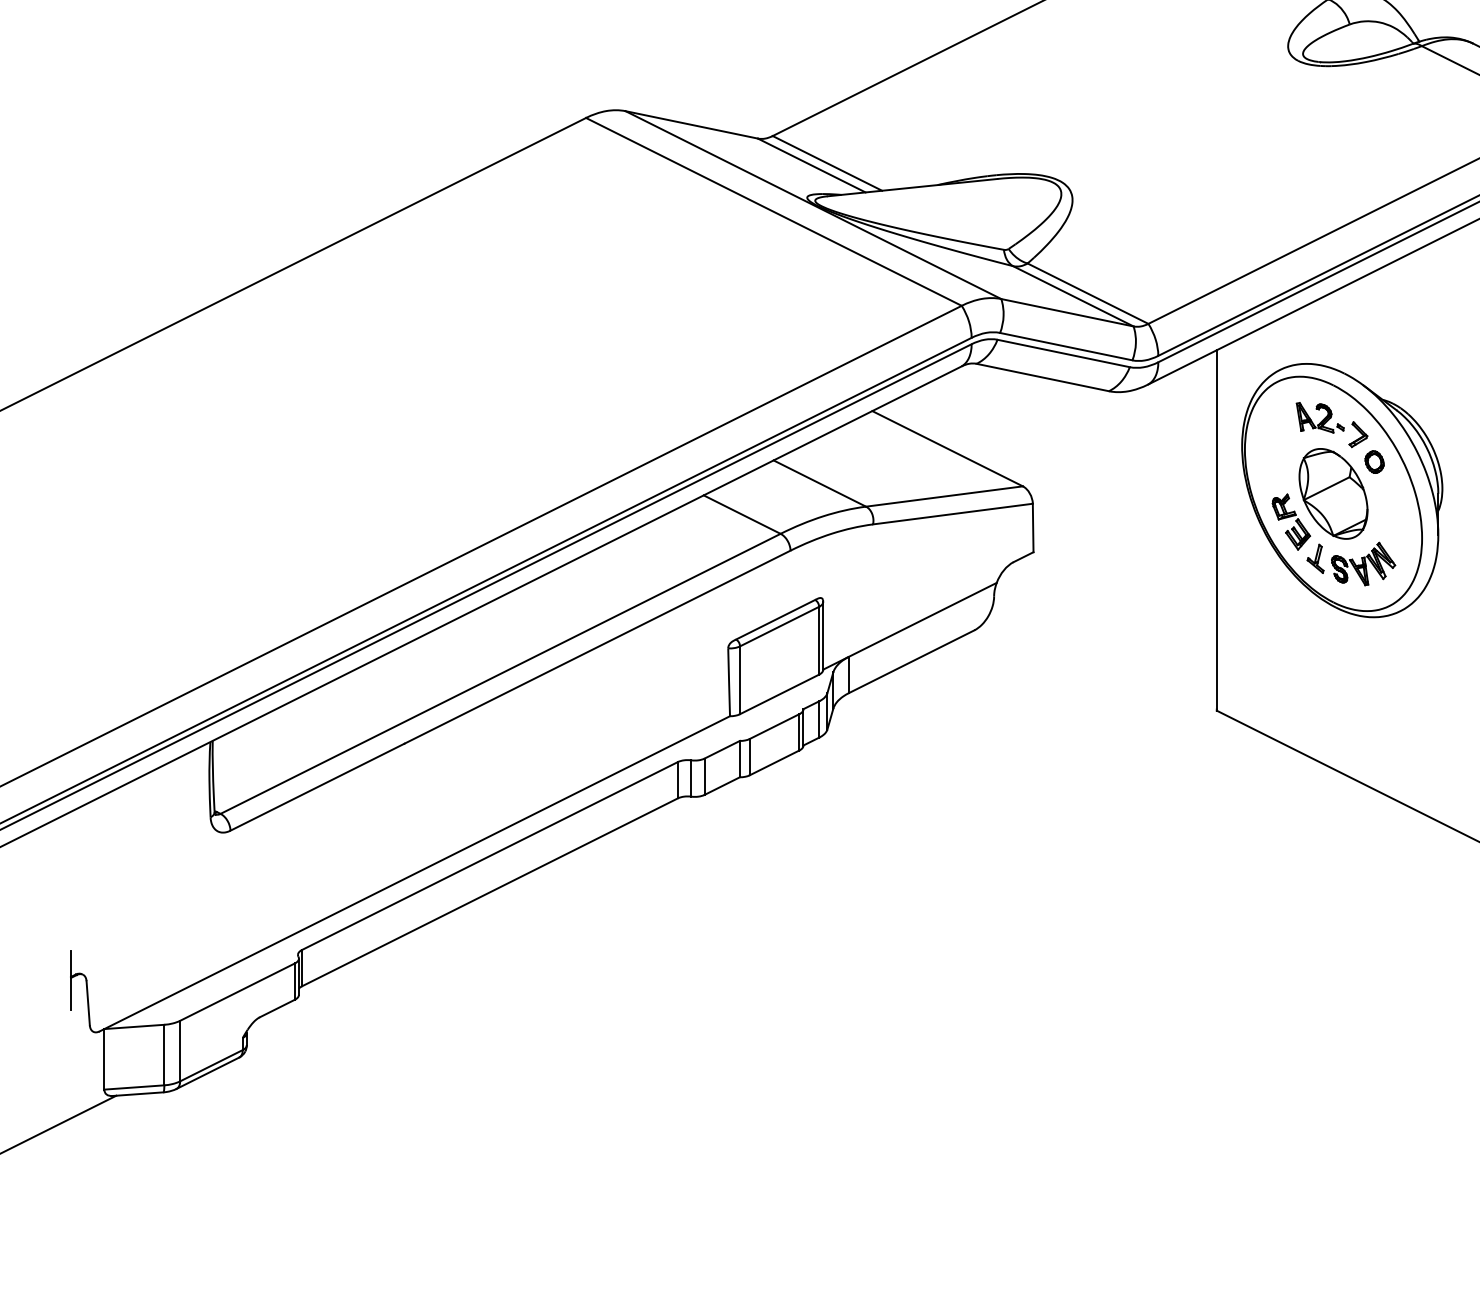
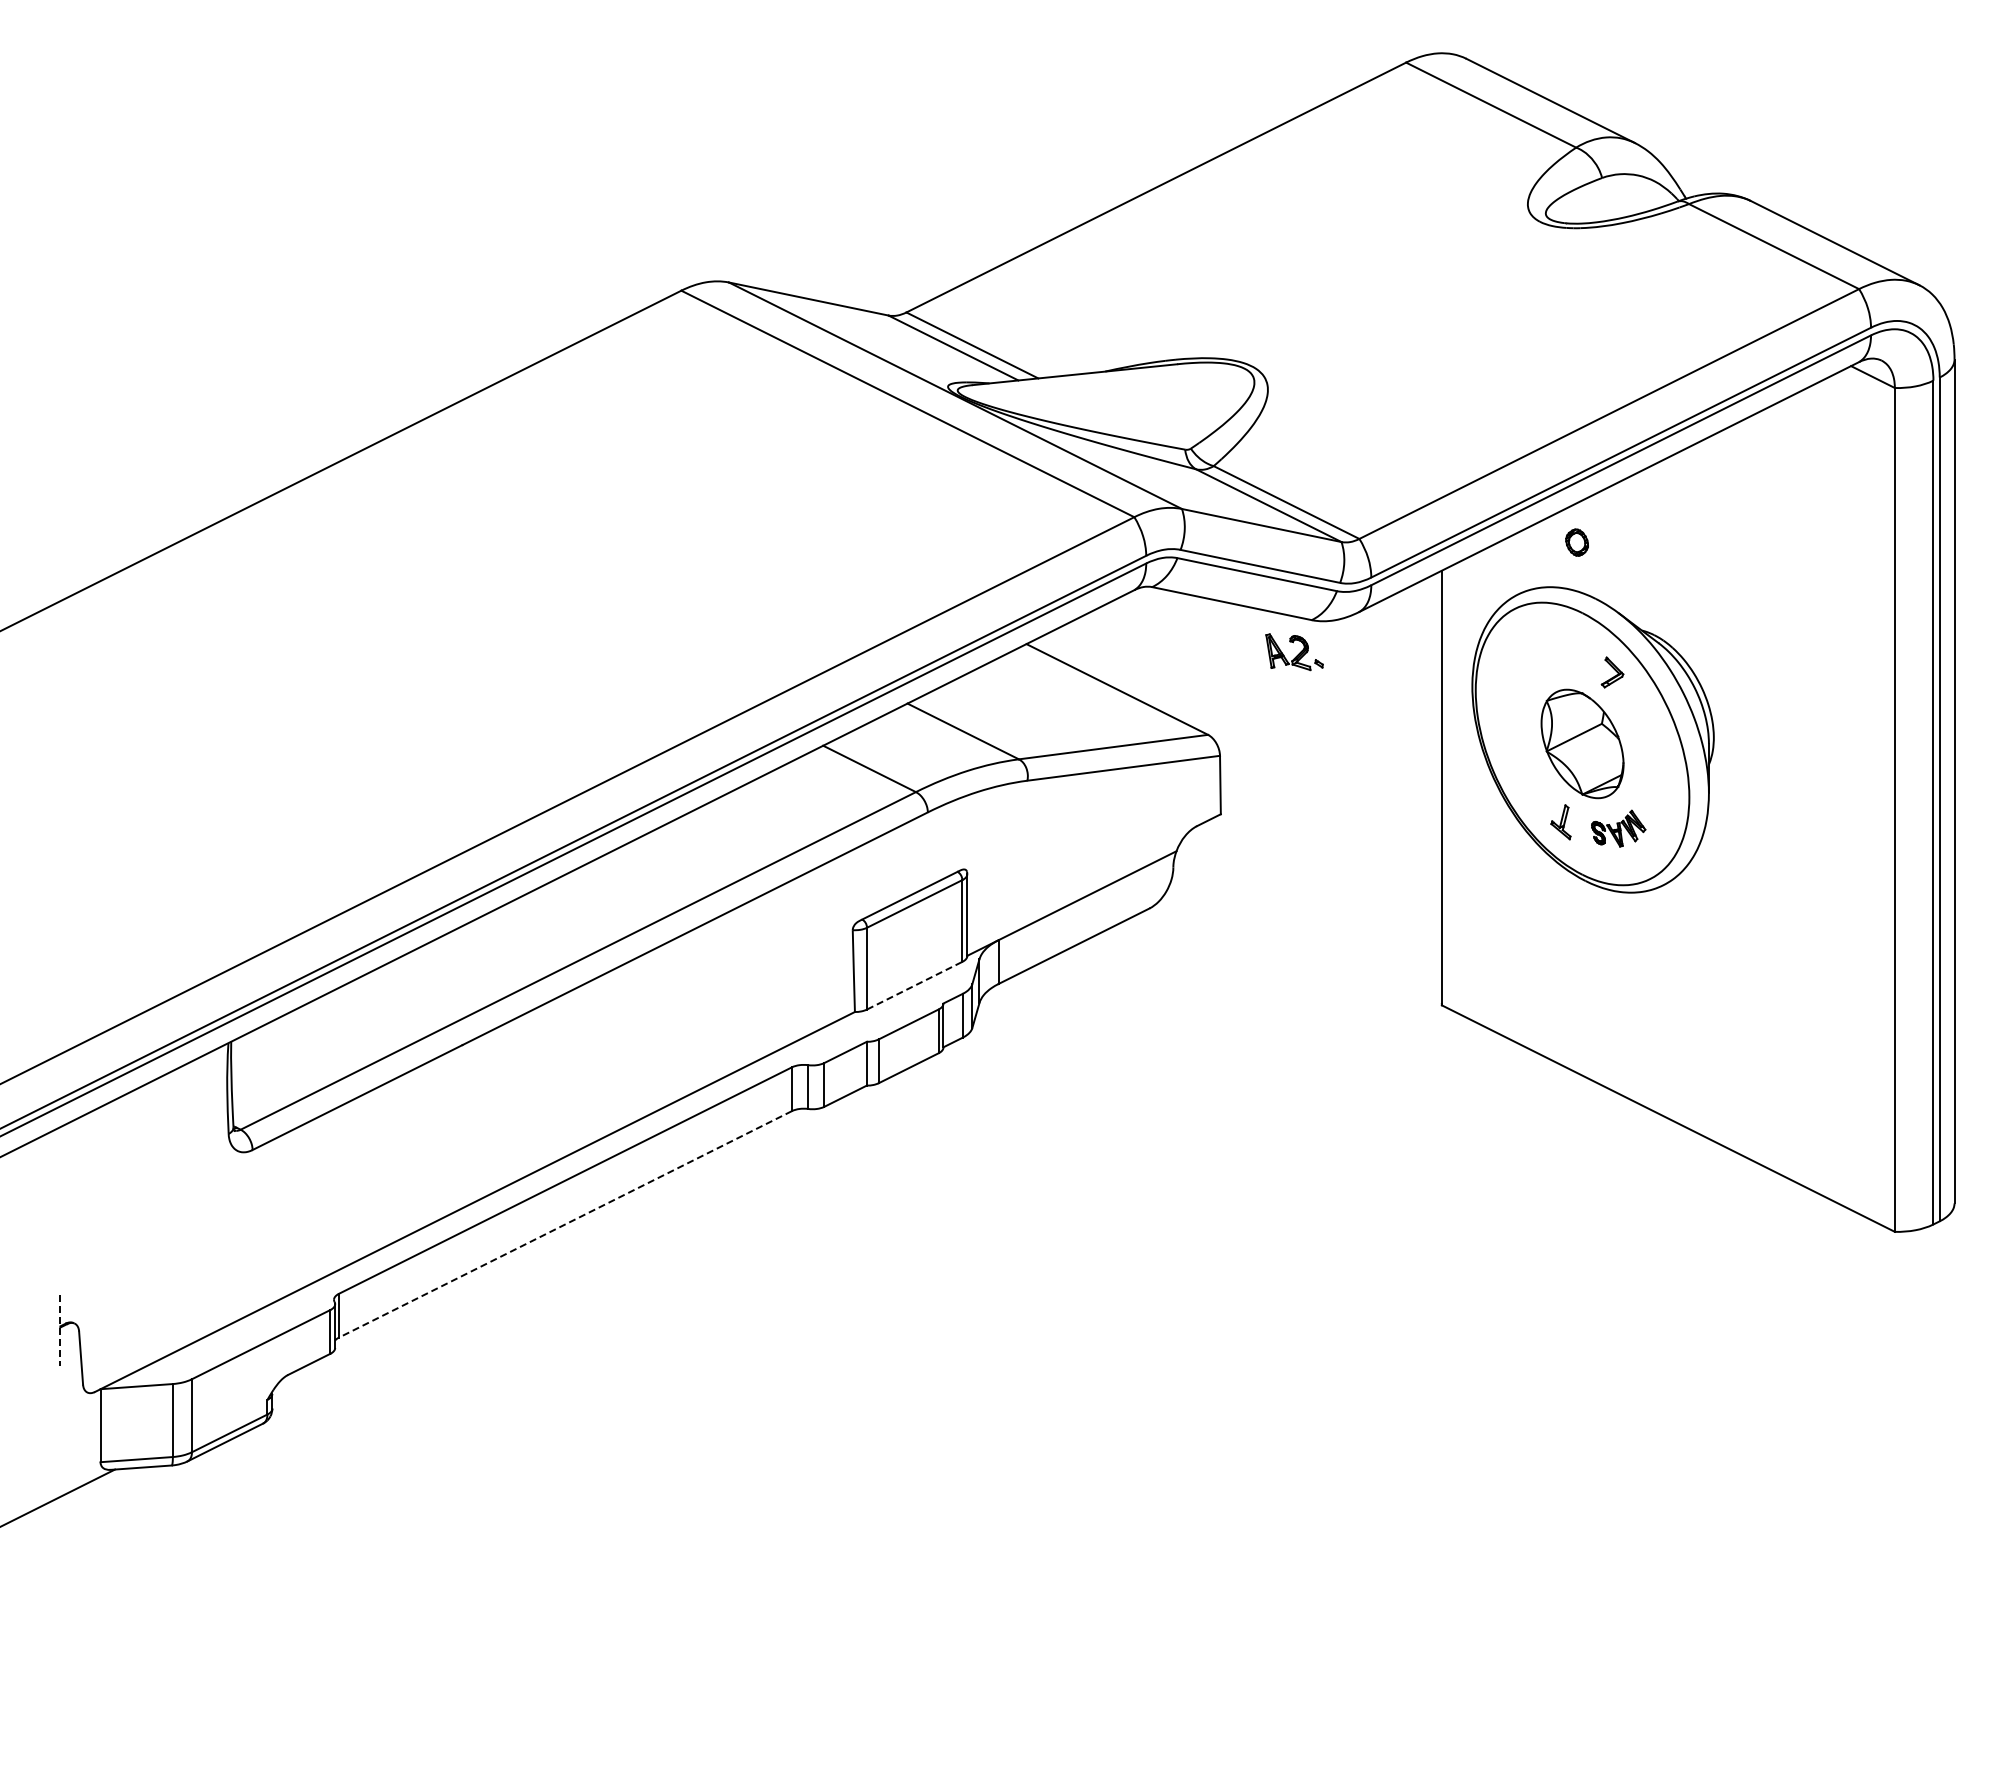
part: (1320, 418) -> (1294, 652), moved
part: (1374, 462) -> (1576, 542), moved
part: (1291, 521) -> (1531, 777), removed
part: (1363, 564) -> (1618, 828), size x0.7
line: (780, 694) -> (915, 985), solid -> dashed
line: (489, 892) -> (564, 1224), solid -> dashed
line: (71, 980) -> (60, 1330), solid -> dashed

